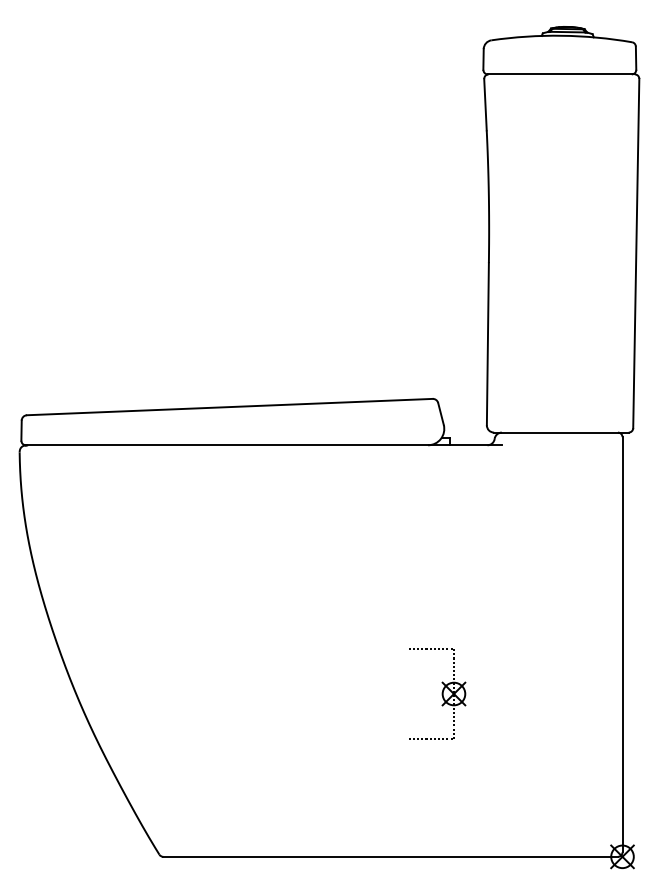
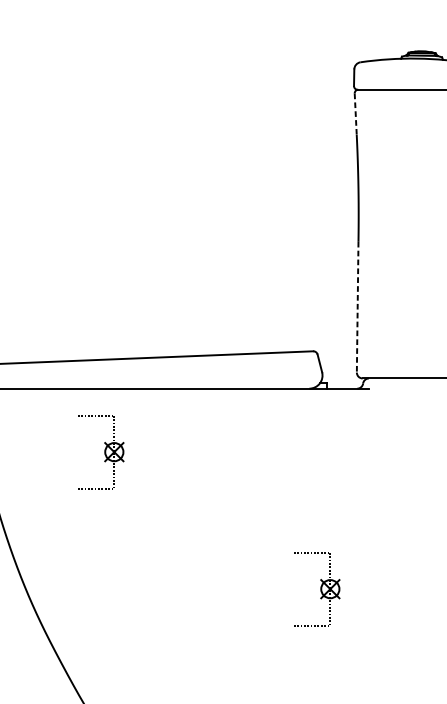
line: (485, 104) -> (355, 114), solid -> dashed
line: (487, 344) -> (357, 307), solid -> dashed
part: (169, 523) -> (101, 451), added

